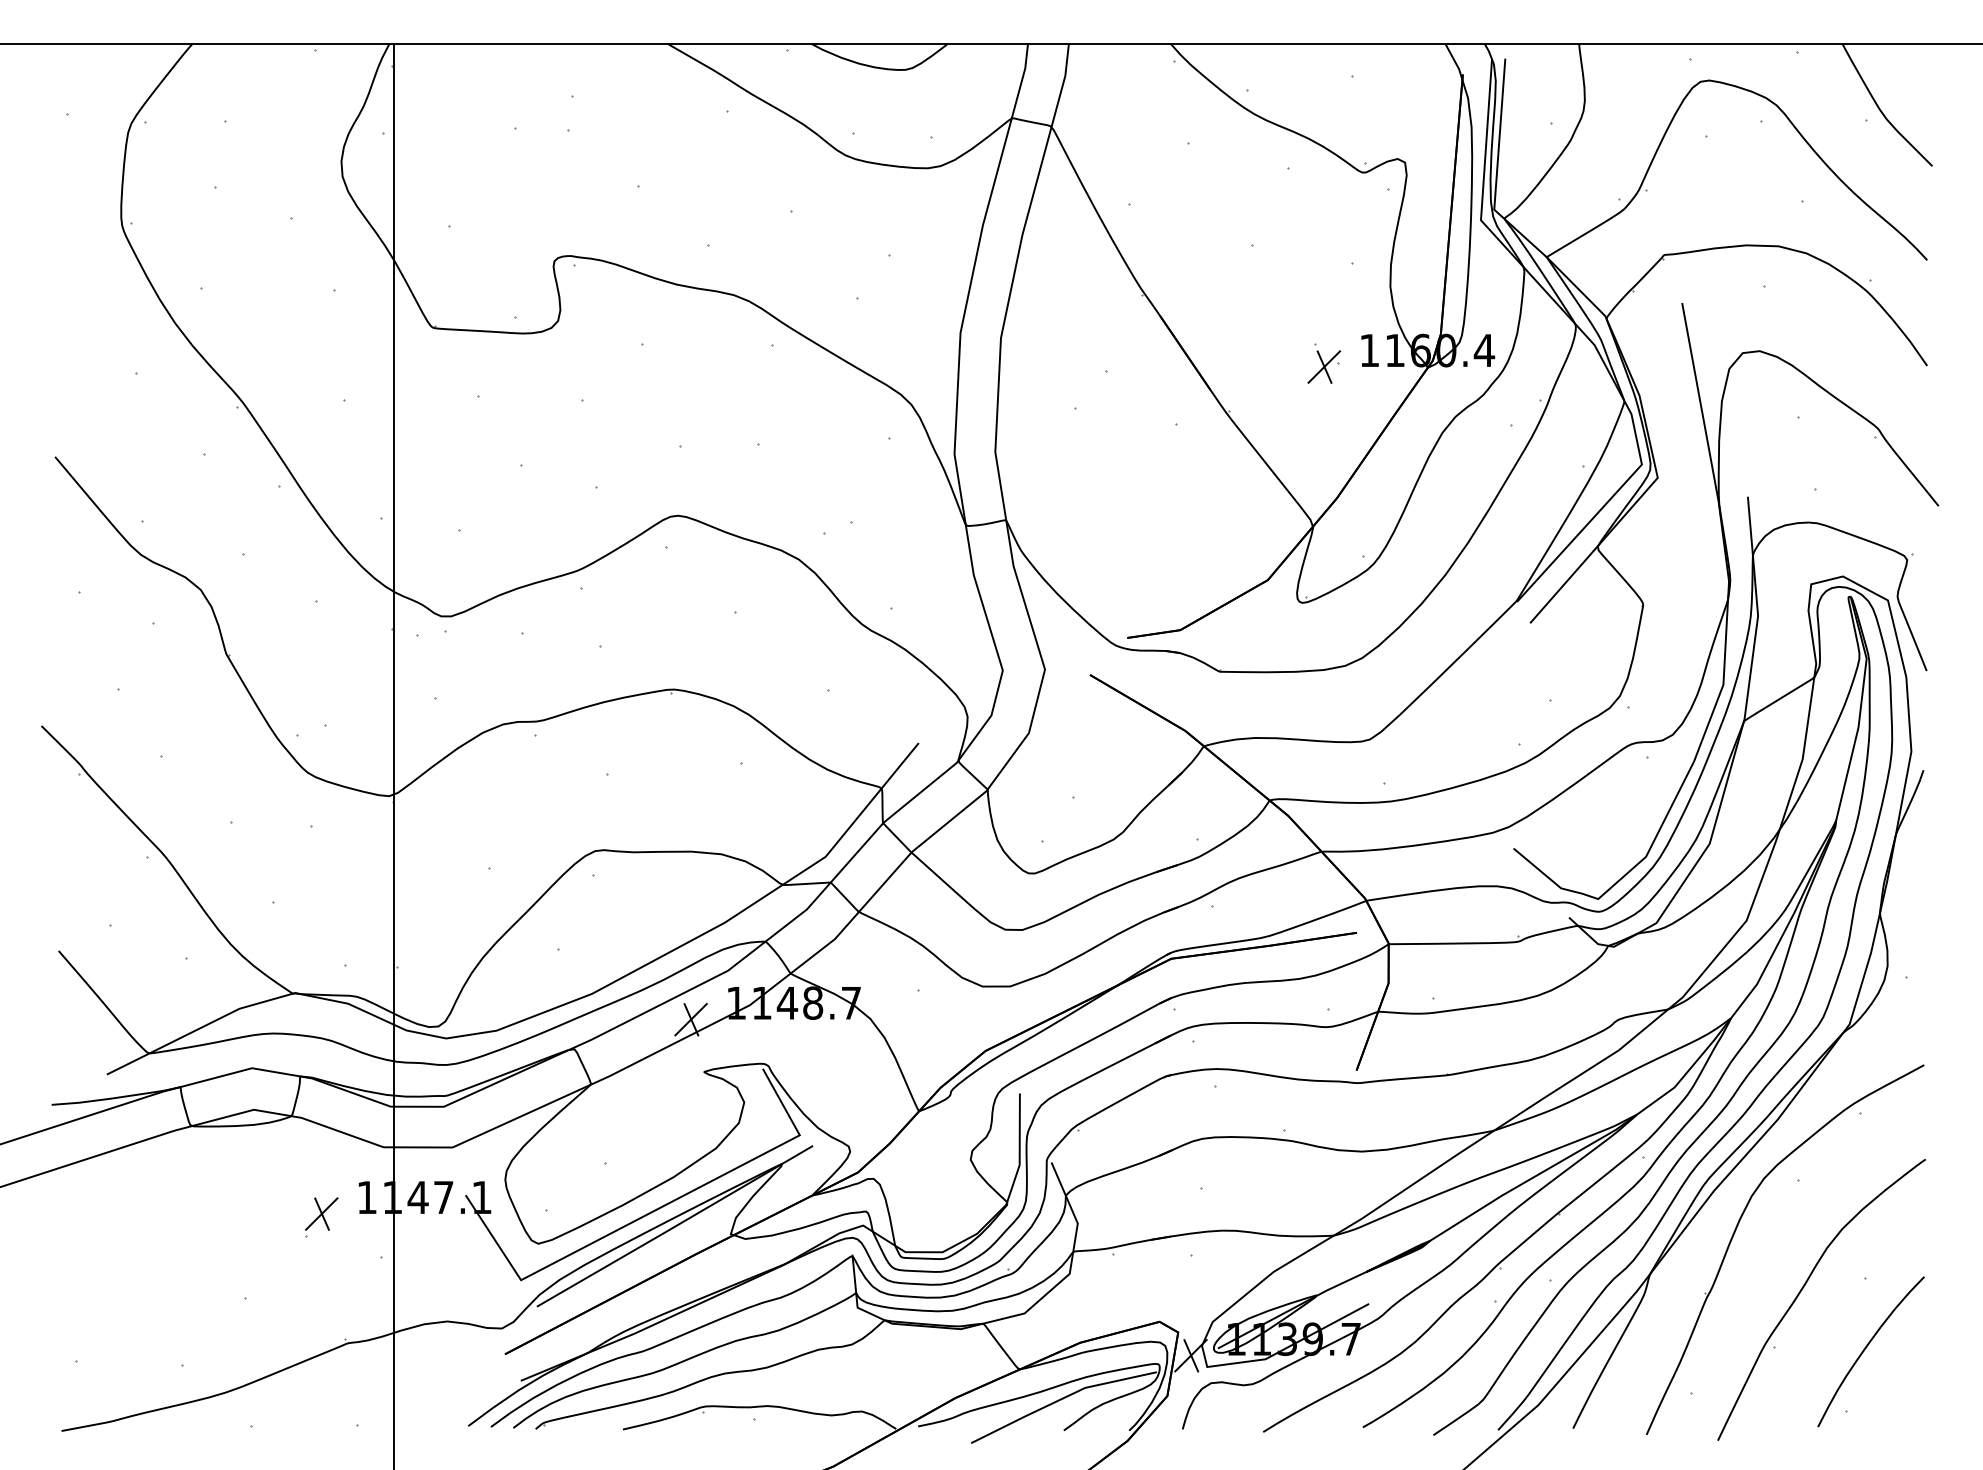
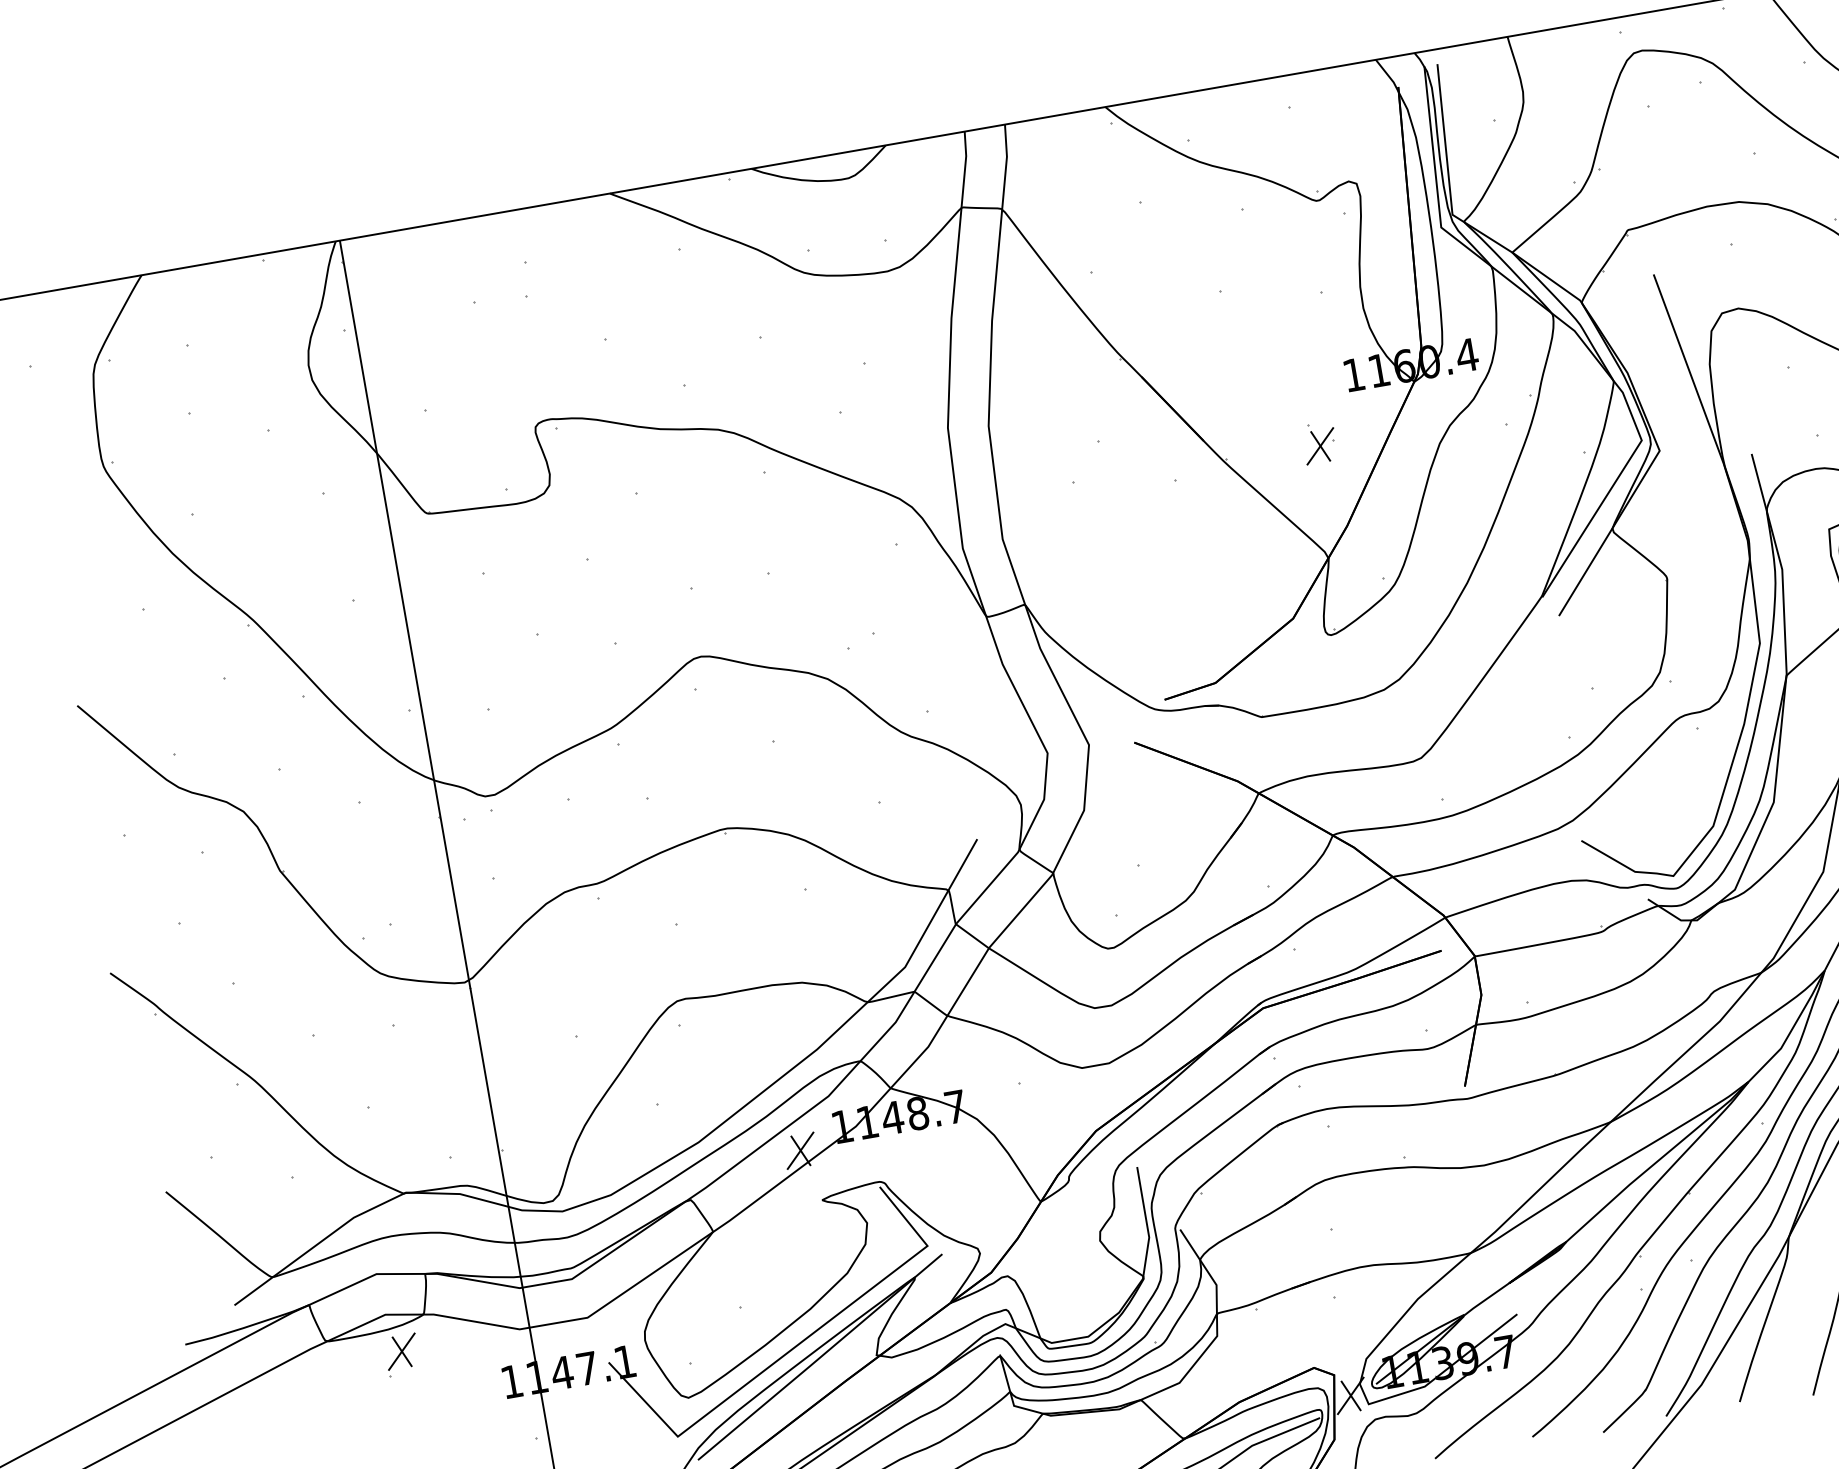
part: (1324, 363) -> (1319, 442), moved
part: (321, 1217) -> (402, 1355), moved

